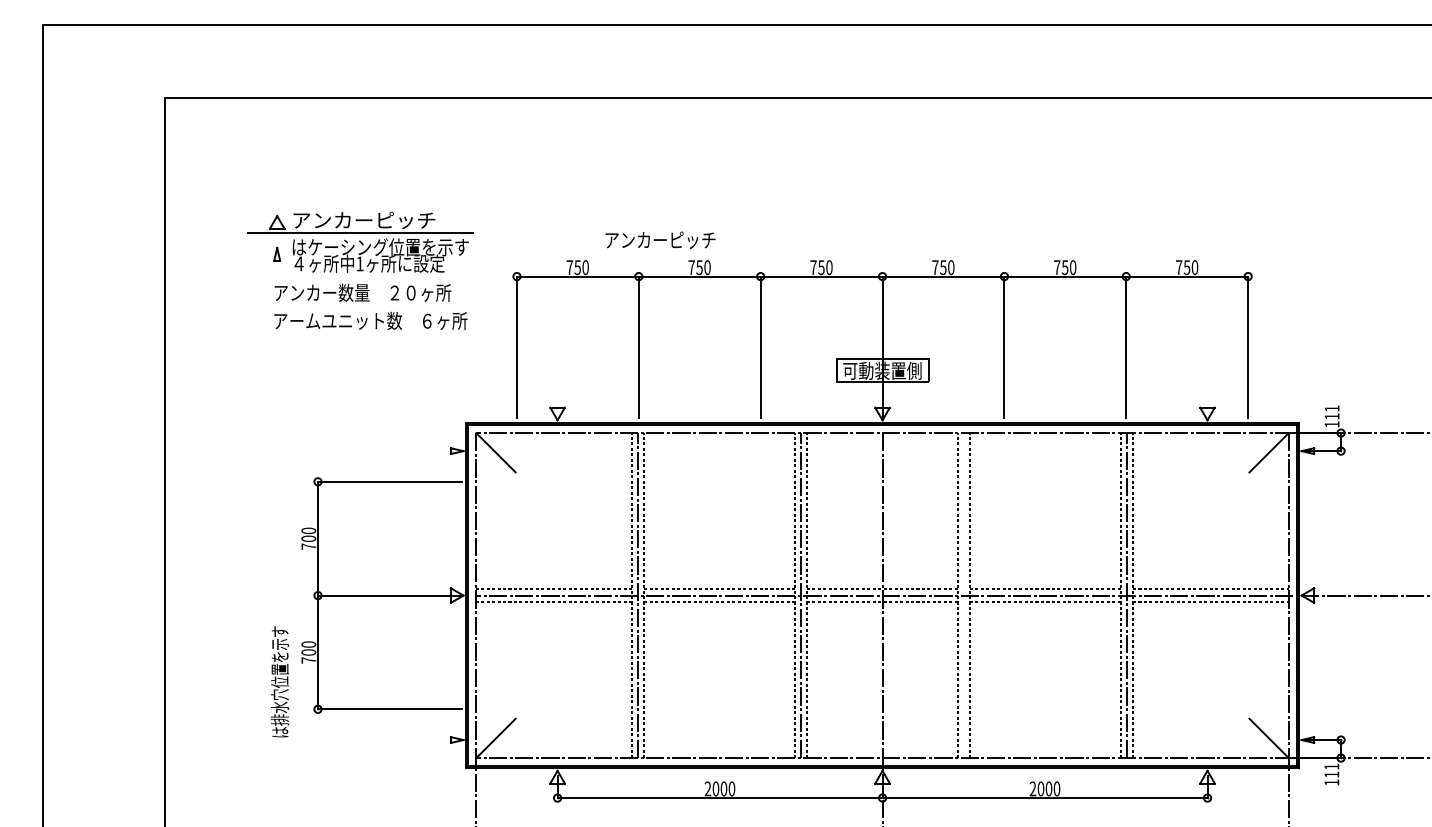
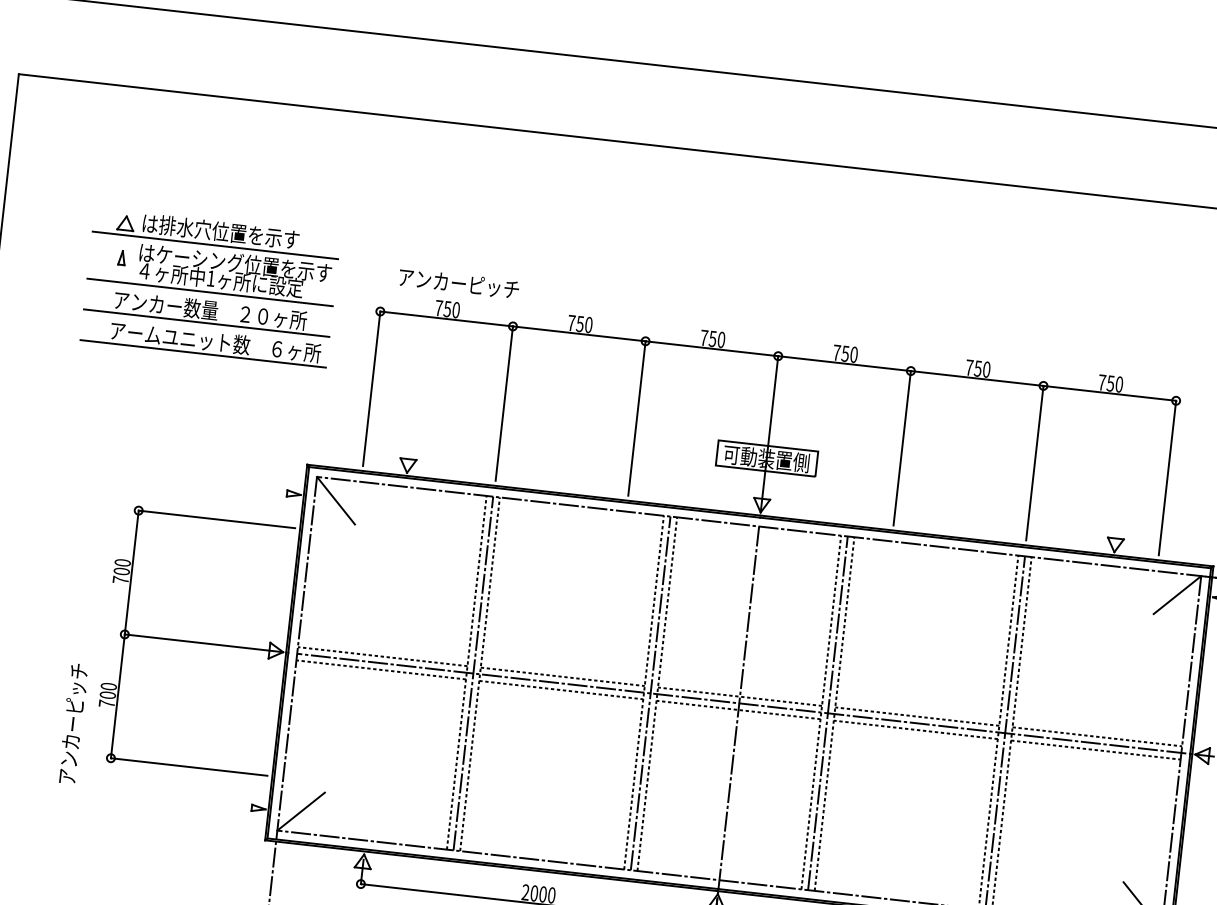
text: (363, 220) -> (220, 231), アンカーピッチ -> は排水穴位置を示す
text: (660, 239) -> (459, 282), moved
line: (360, 276) -> (210, 292), added
line: (360, 304) -> (206, 322), added
line: (360, 333) -> (203, 354), added
line: (964, 595) -> (828, 713), added
text: (280, 681) -> (73, 723), は排水穴位置を示す -> アンカーピッチ

